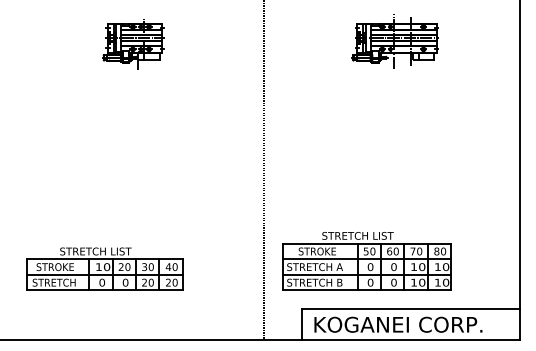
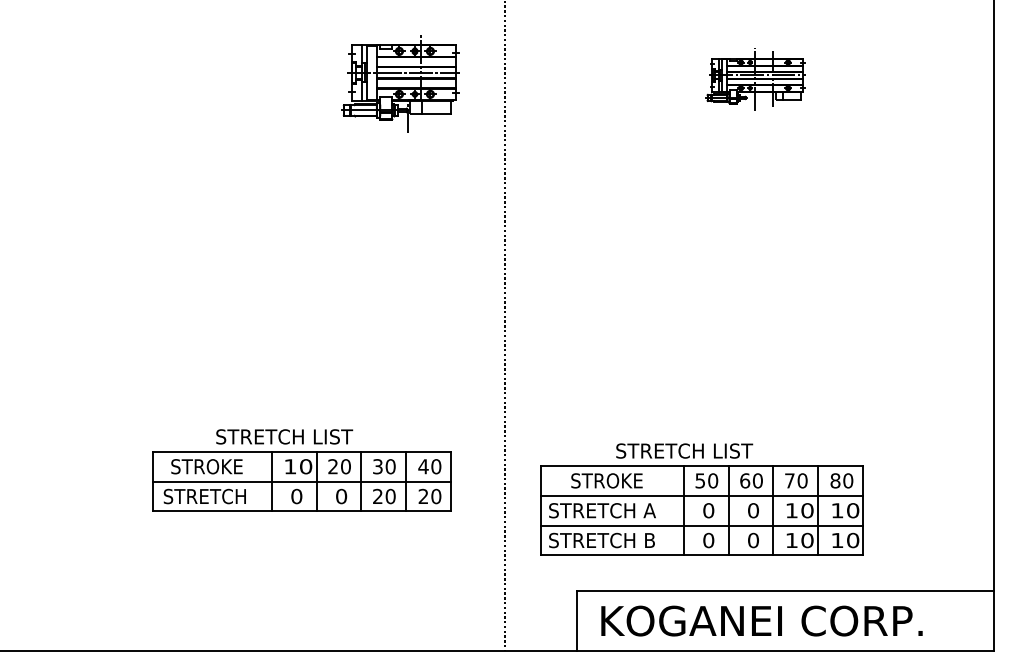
part: (394, 41) -> (754, 79), size x0.6
part: (133, 44) -> (400, 84), moved
part: (104, 268) -> (301, 469), moved

